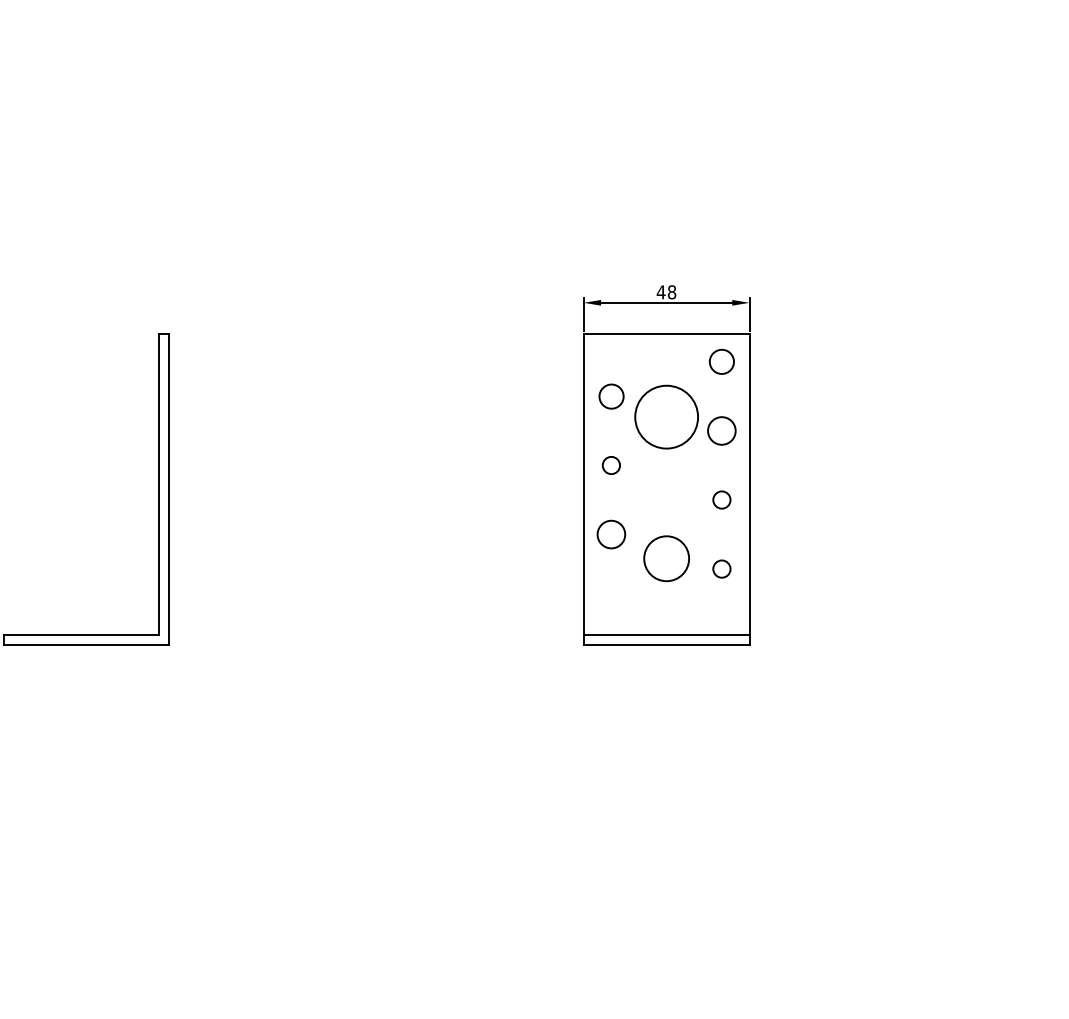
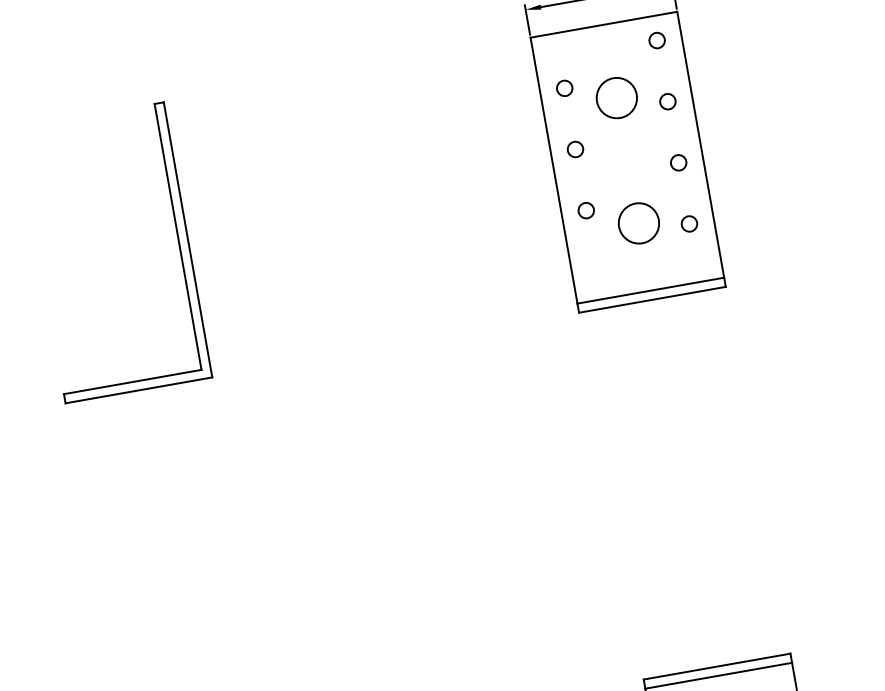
circle: (721, 361) -> (656, 40), size x0.71
circle: (610, 395) -> (563, 87), size x0.71
circle: (666, 416) -> (616, 97), size x0.71
circle: (721, 430) -> (667, 101), size x0.62
circle: (611, 534) -> (586, 210), size x0.62

